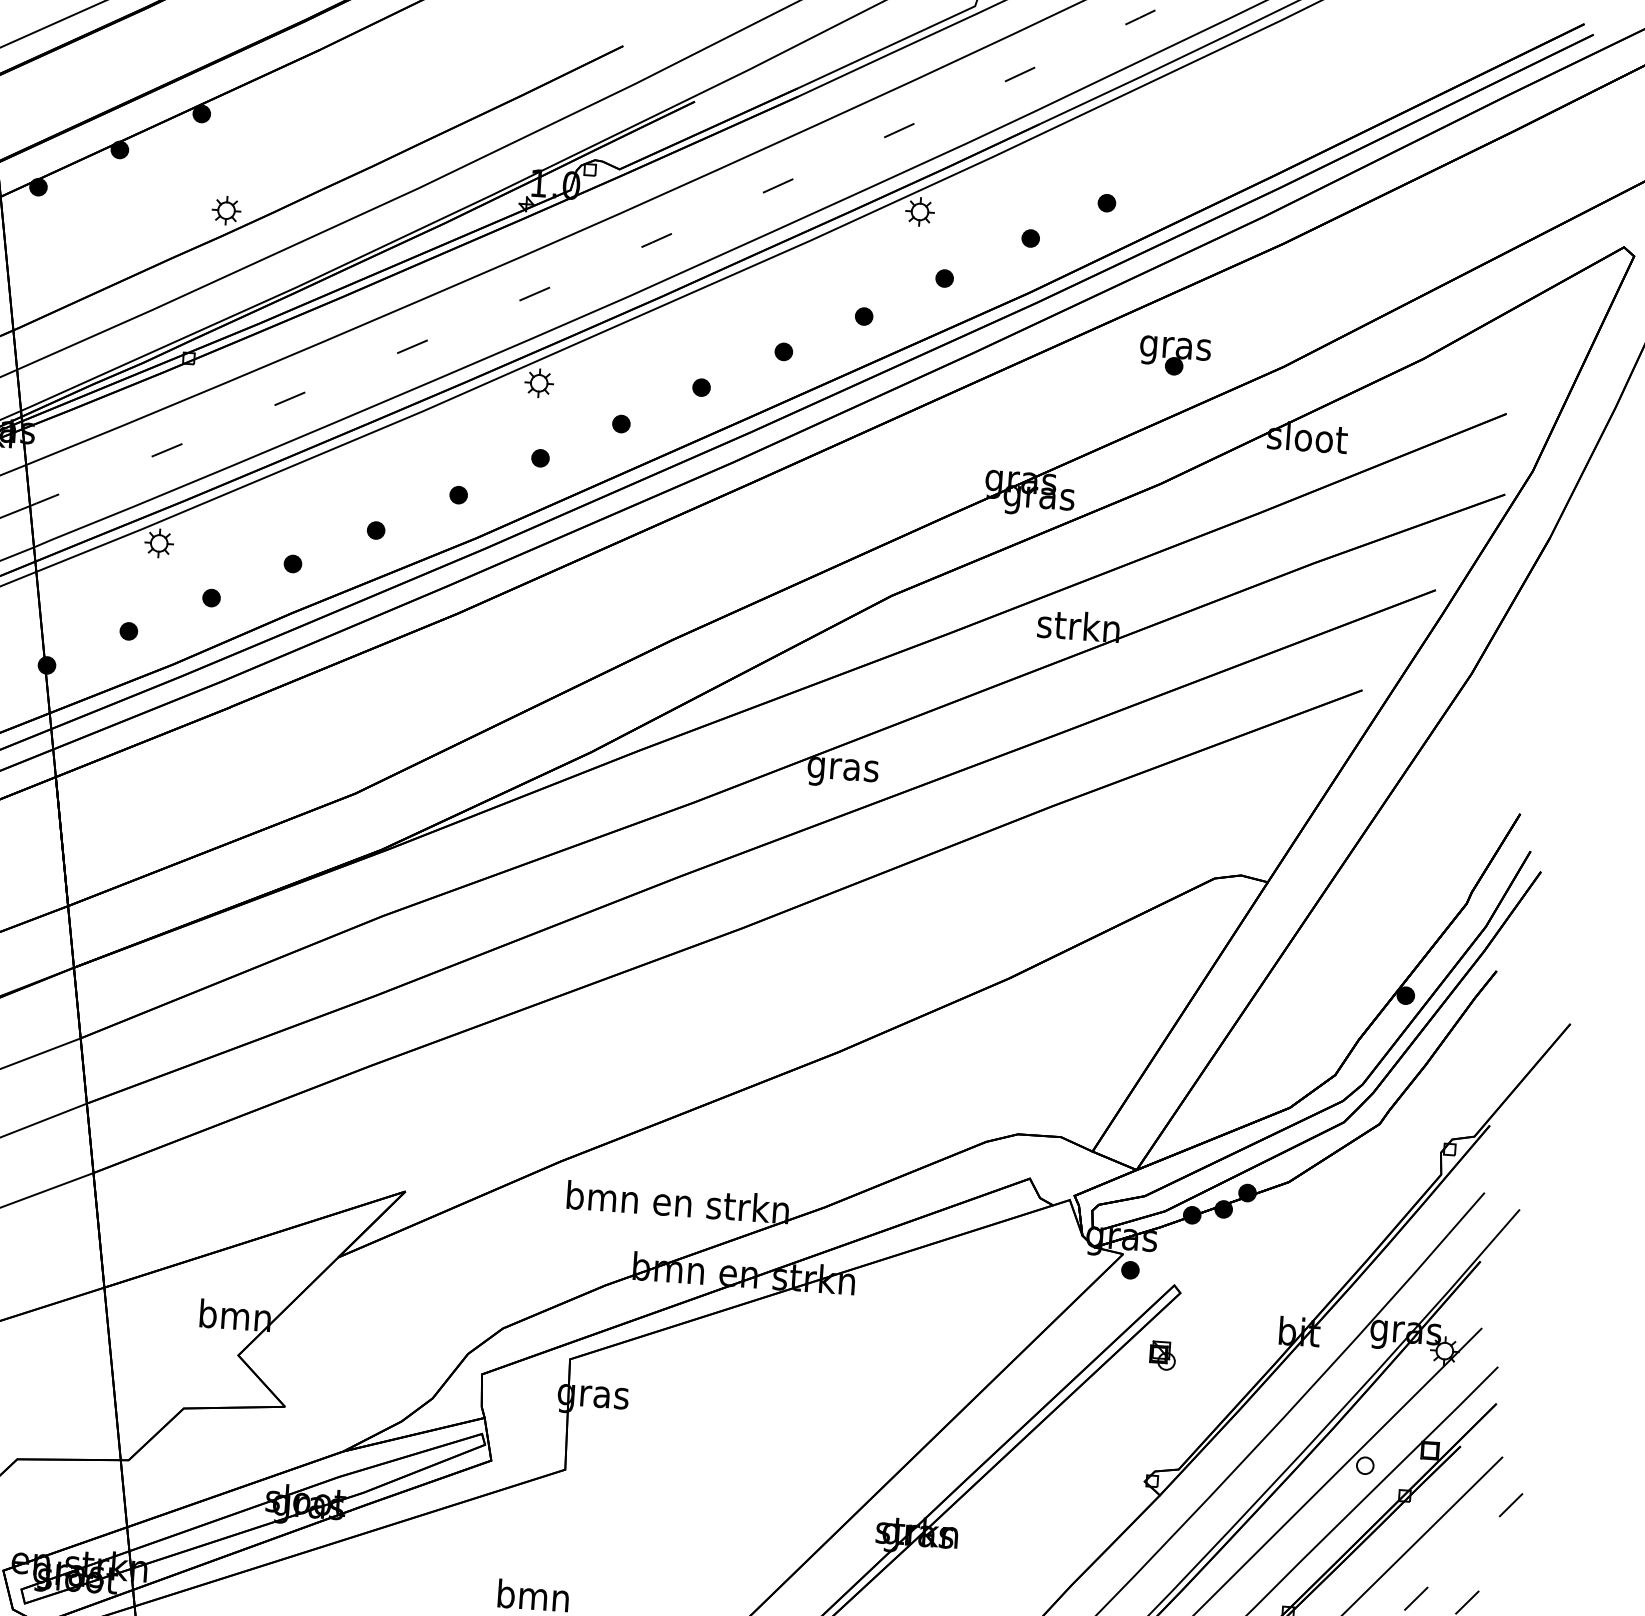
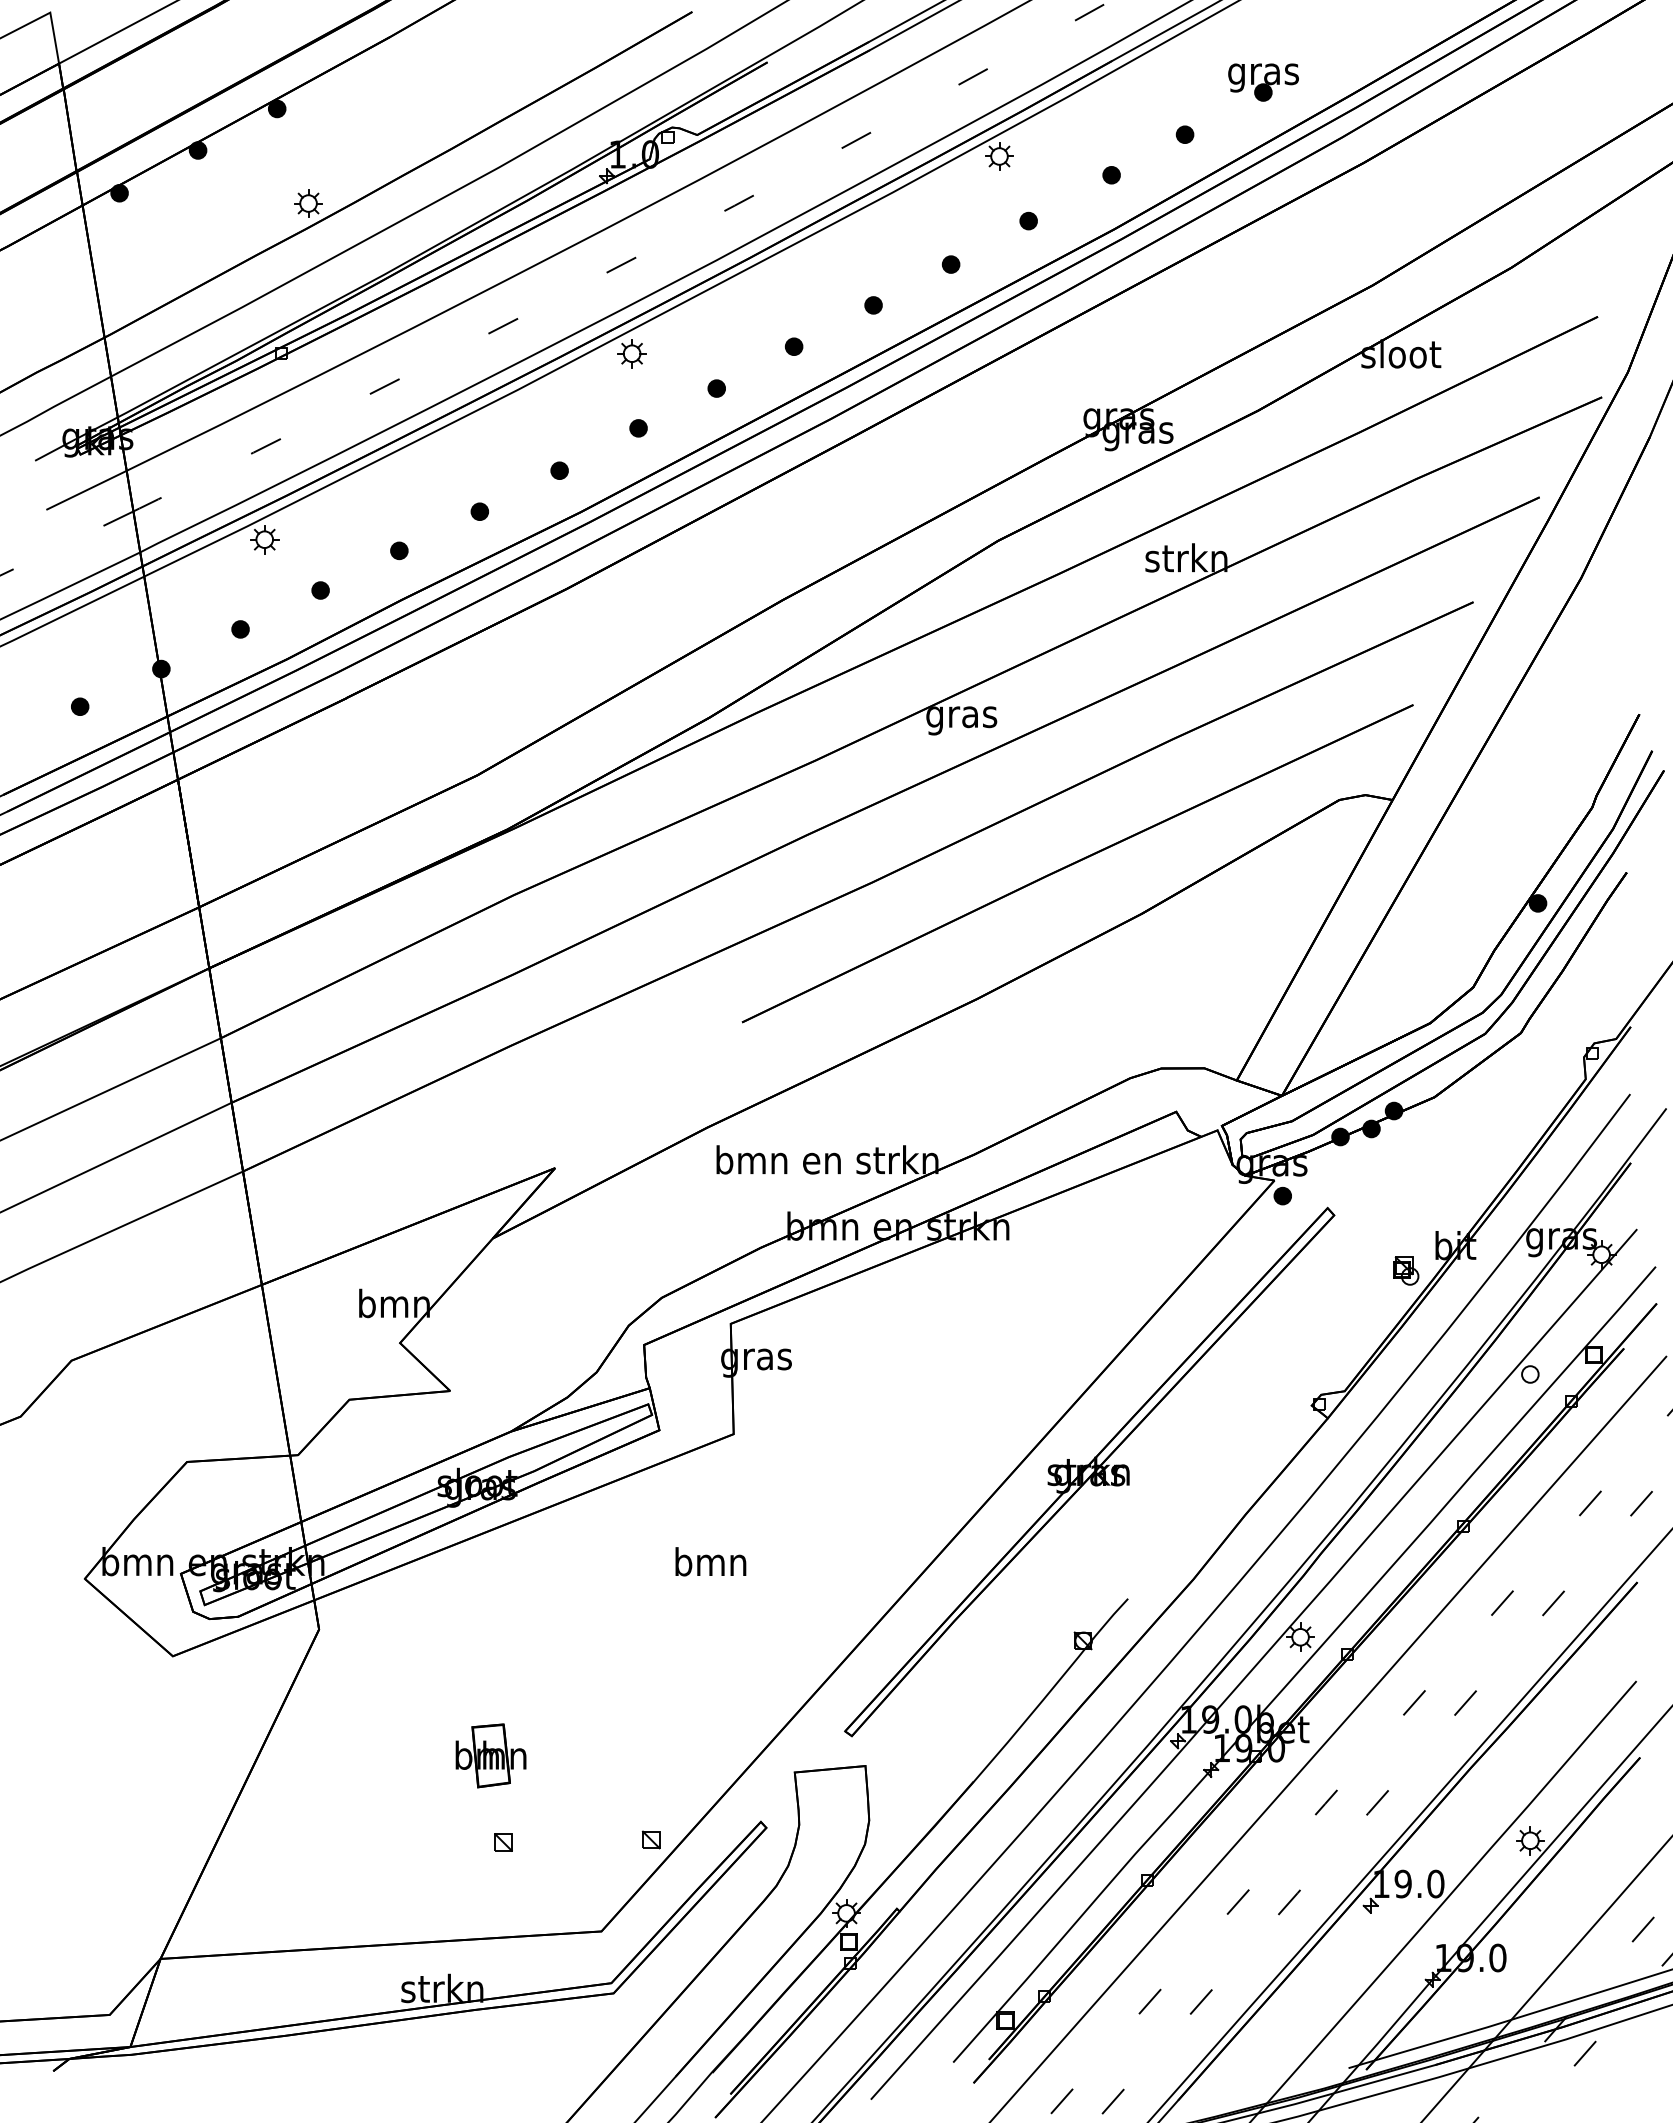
part: (1174, 356) -> (1263, 82), moved
part: (948, 923) -> (1077, 863), added
part: (1163, 1355) -> (1406, 1270), moved

